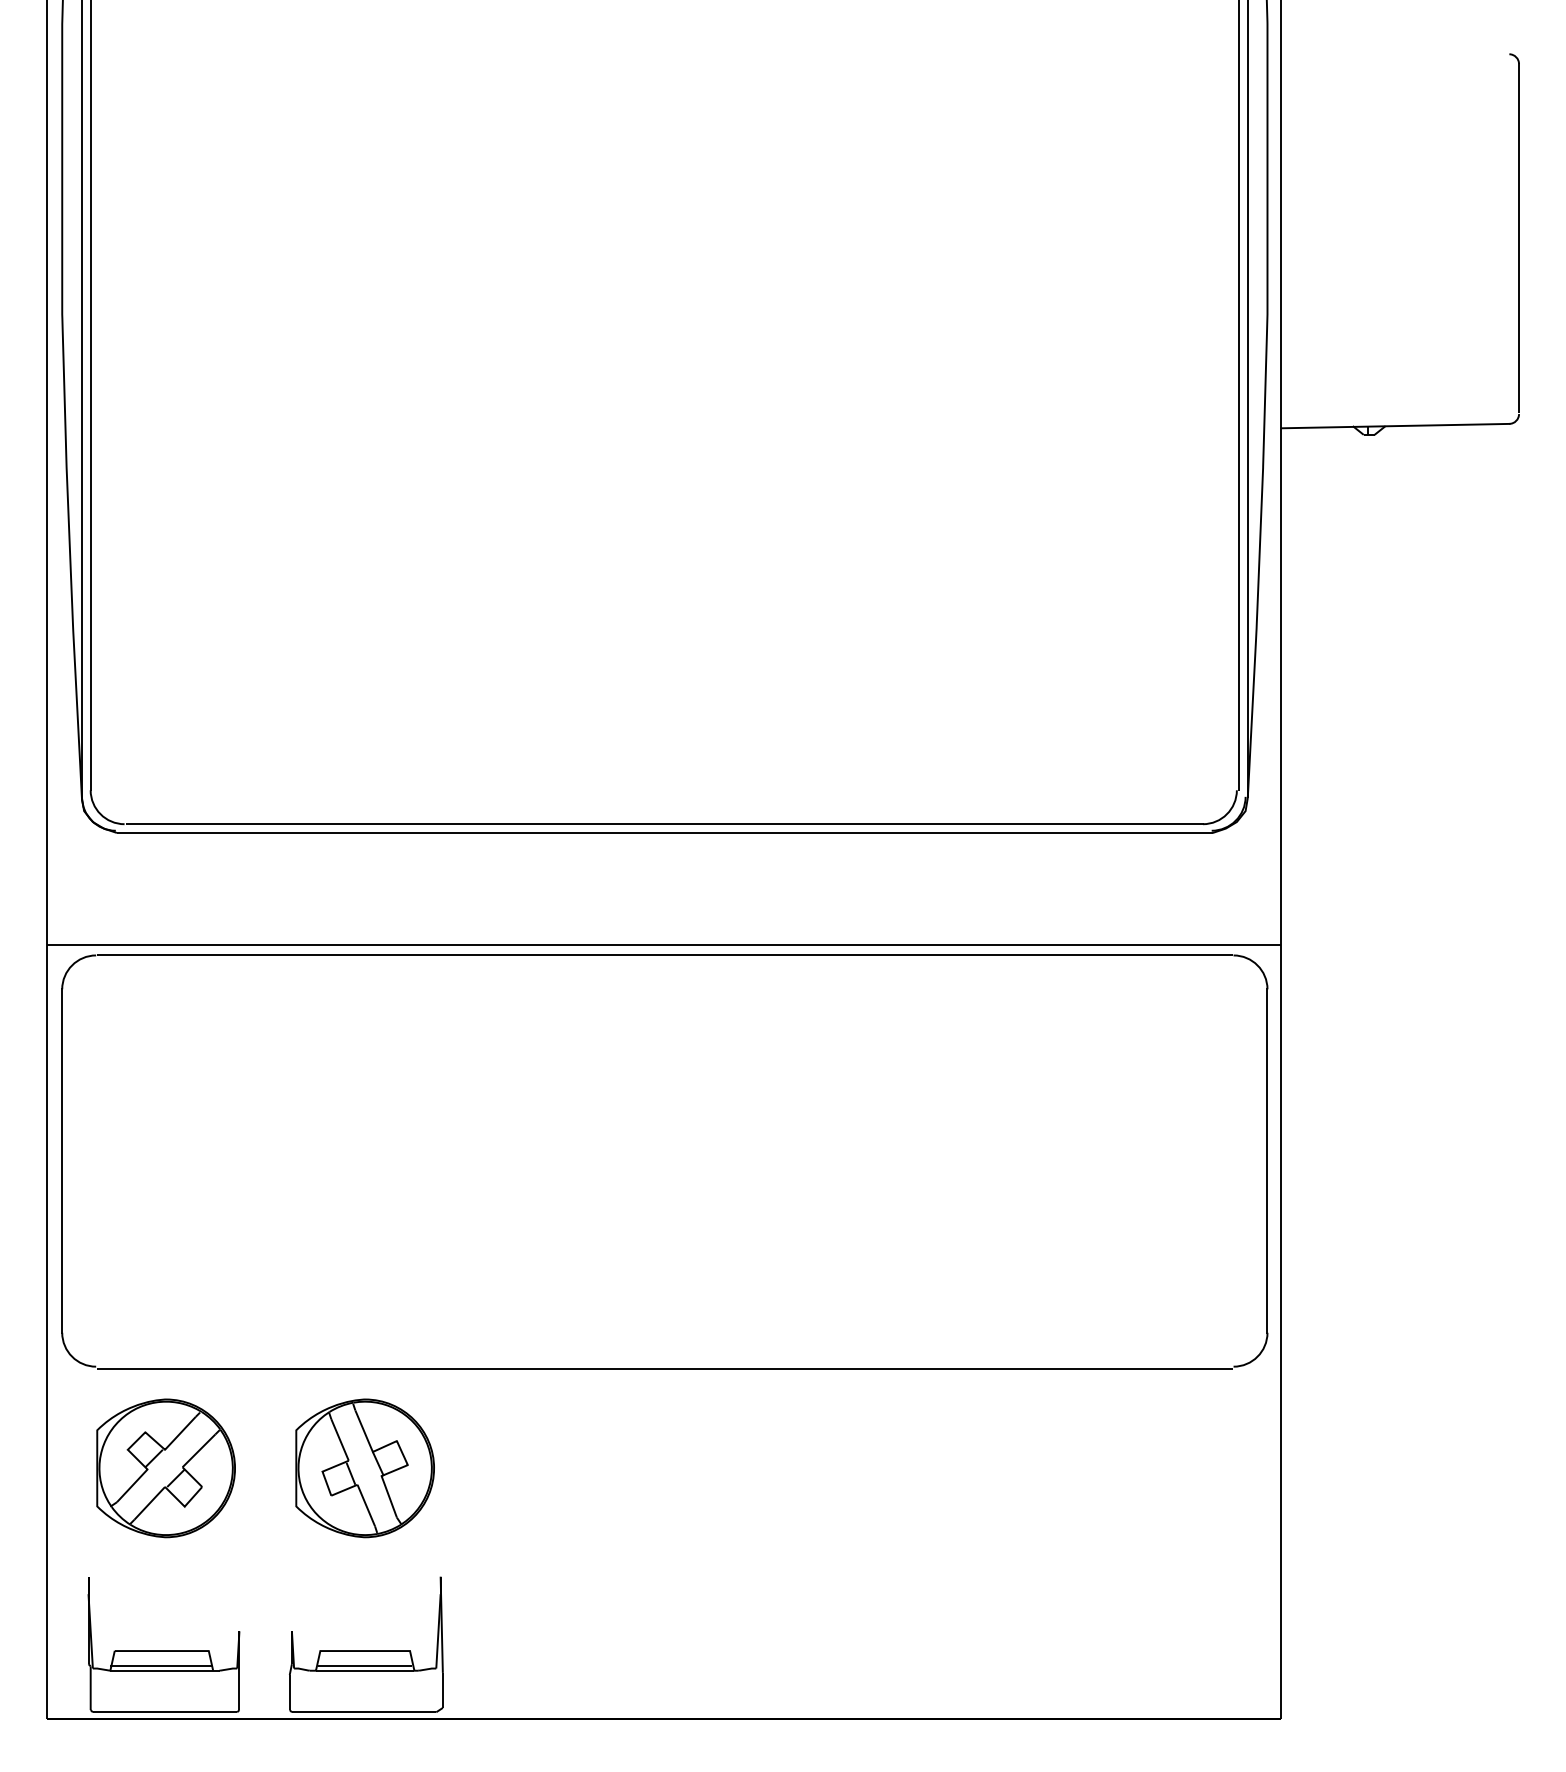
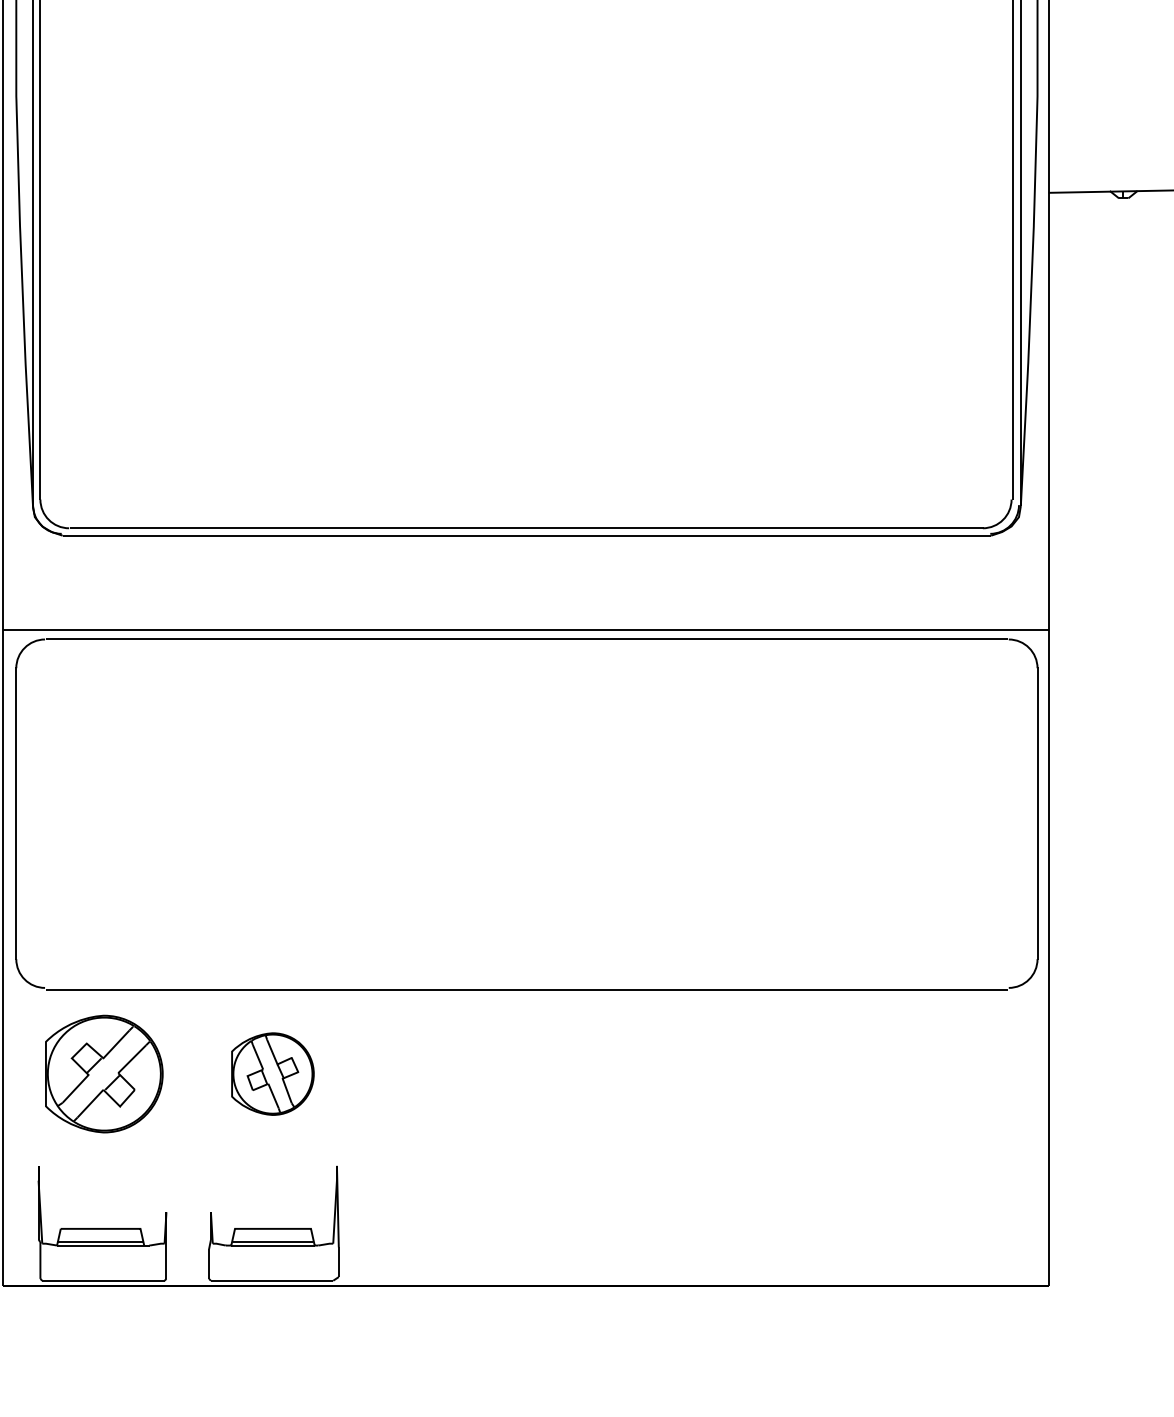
part: (364, 1468) -> (272, 1074), size x0.7

